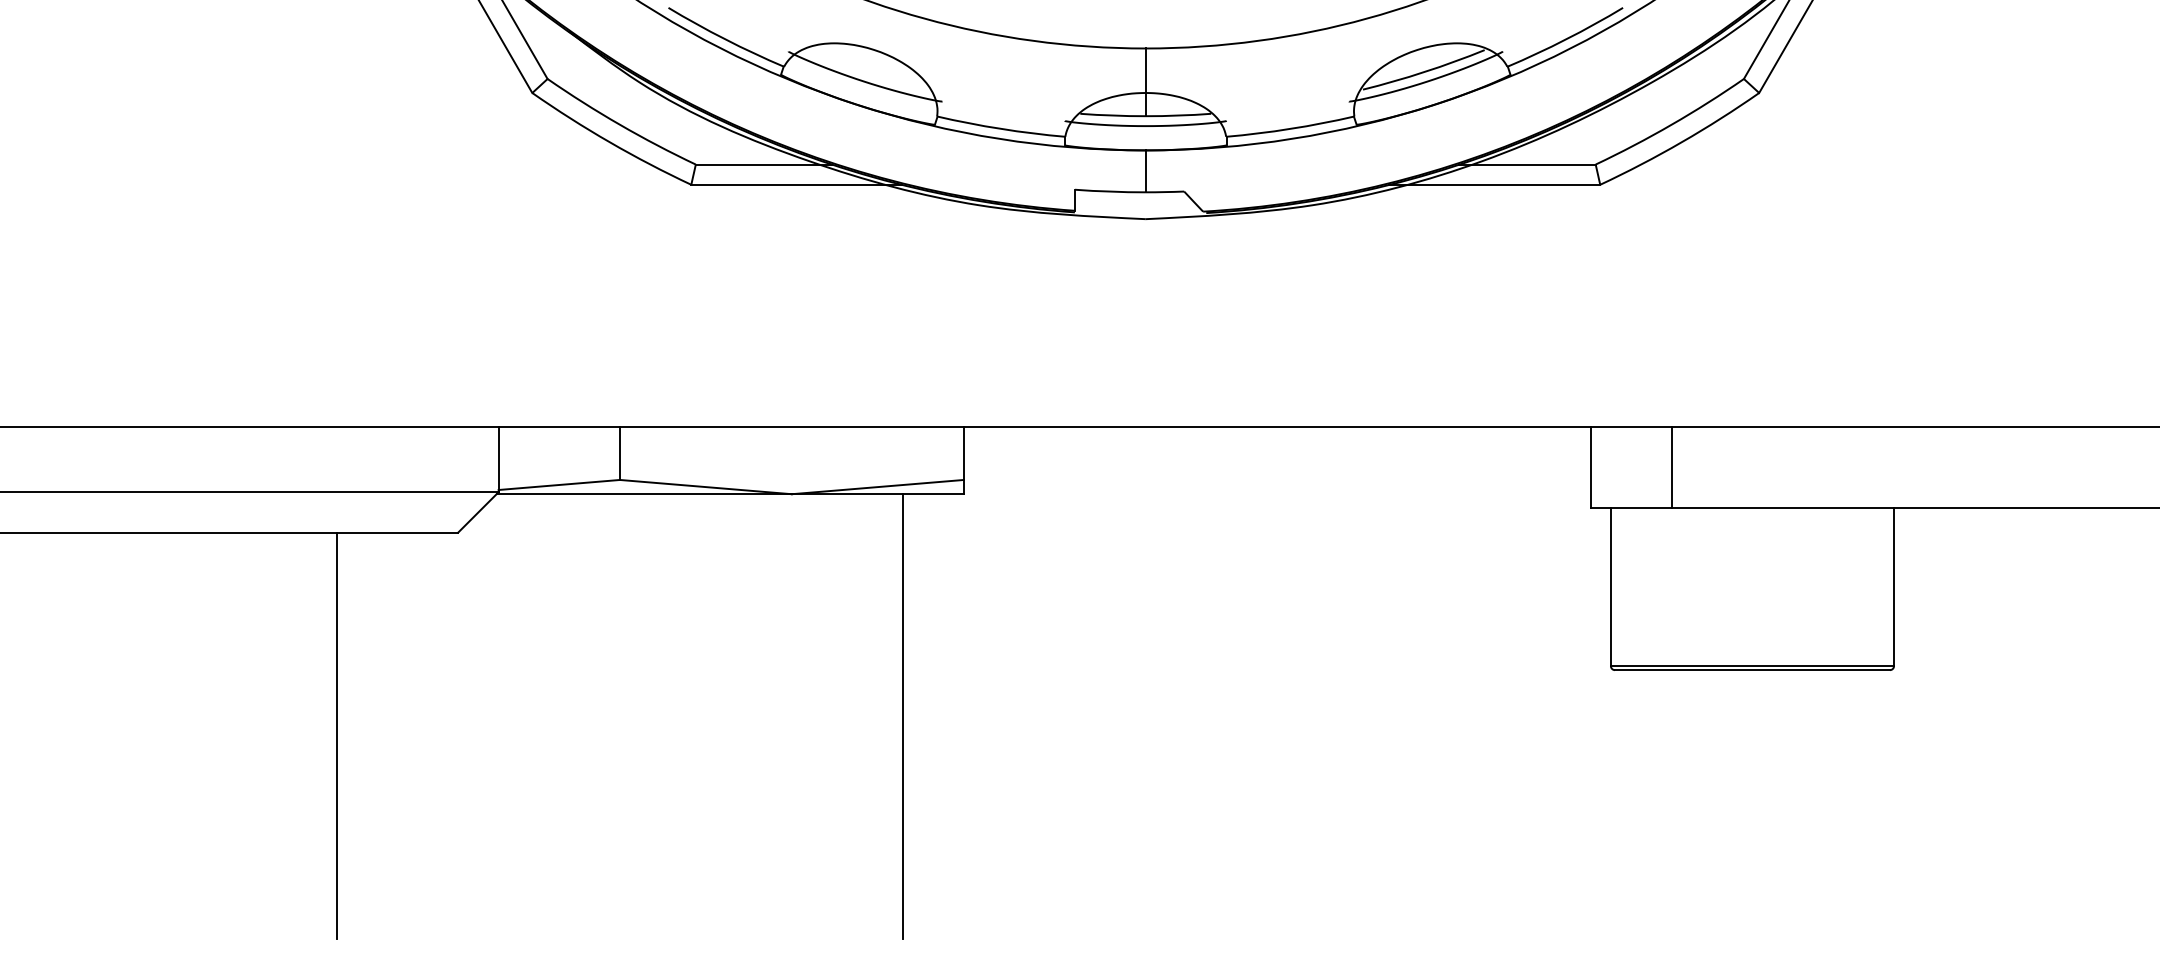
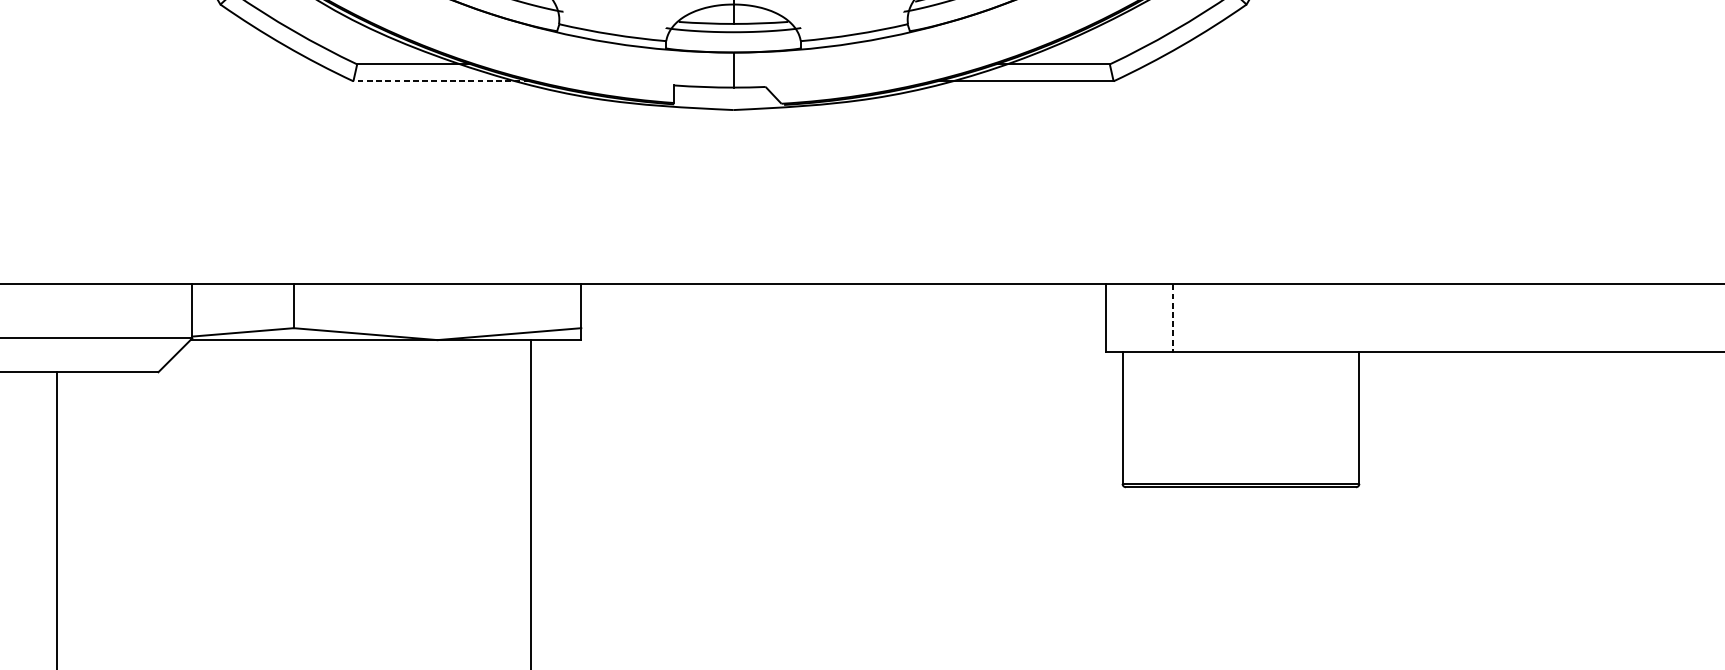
line: (796, 184) -> (441, 81), solid -> dashed
line: (1671, 468) -> (1173, 318), solid -> dashed

